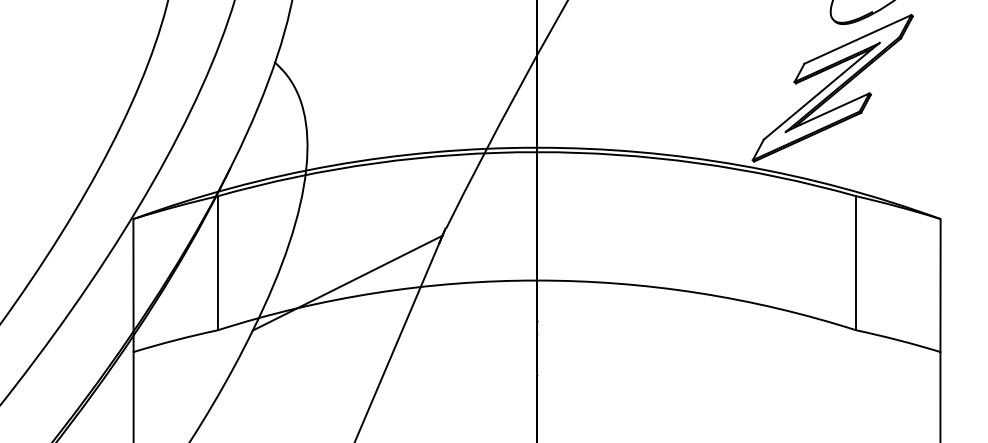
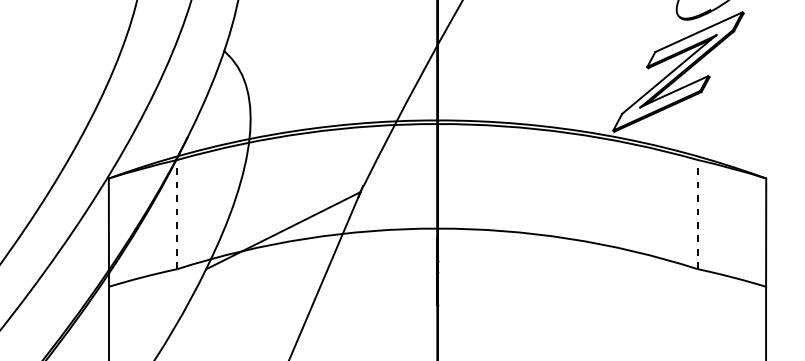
line: (217, 262) -> (177, 213), solid -> dashed
line: (856, 262) -> (697, 213), solid -> dashed

